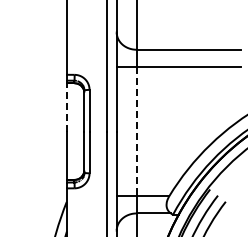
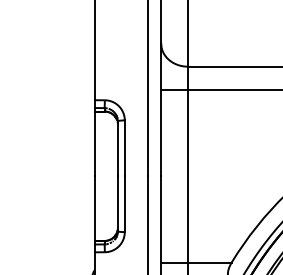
line: (67, 106) -> (95, 142), dashed -> solid
line: (136, 131) -> (187, 176), dashed -> solid

